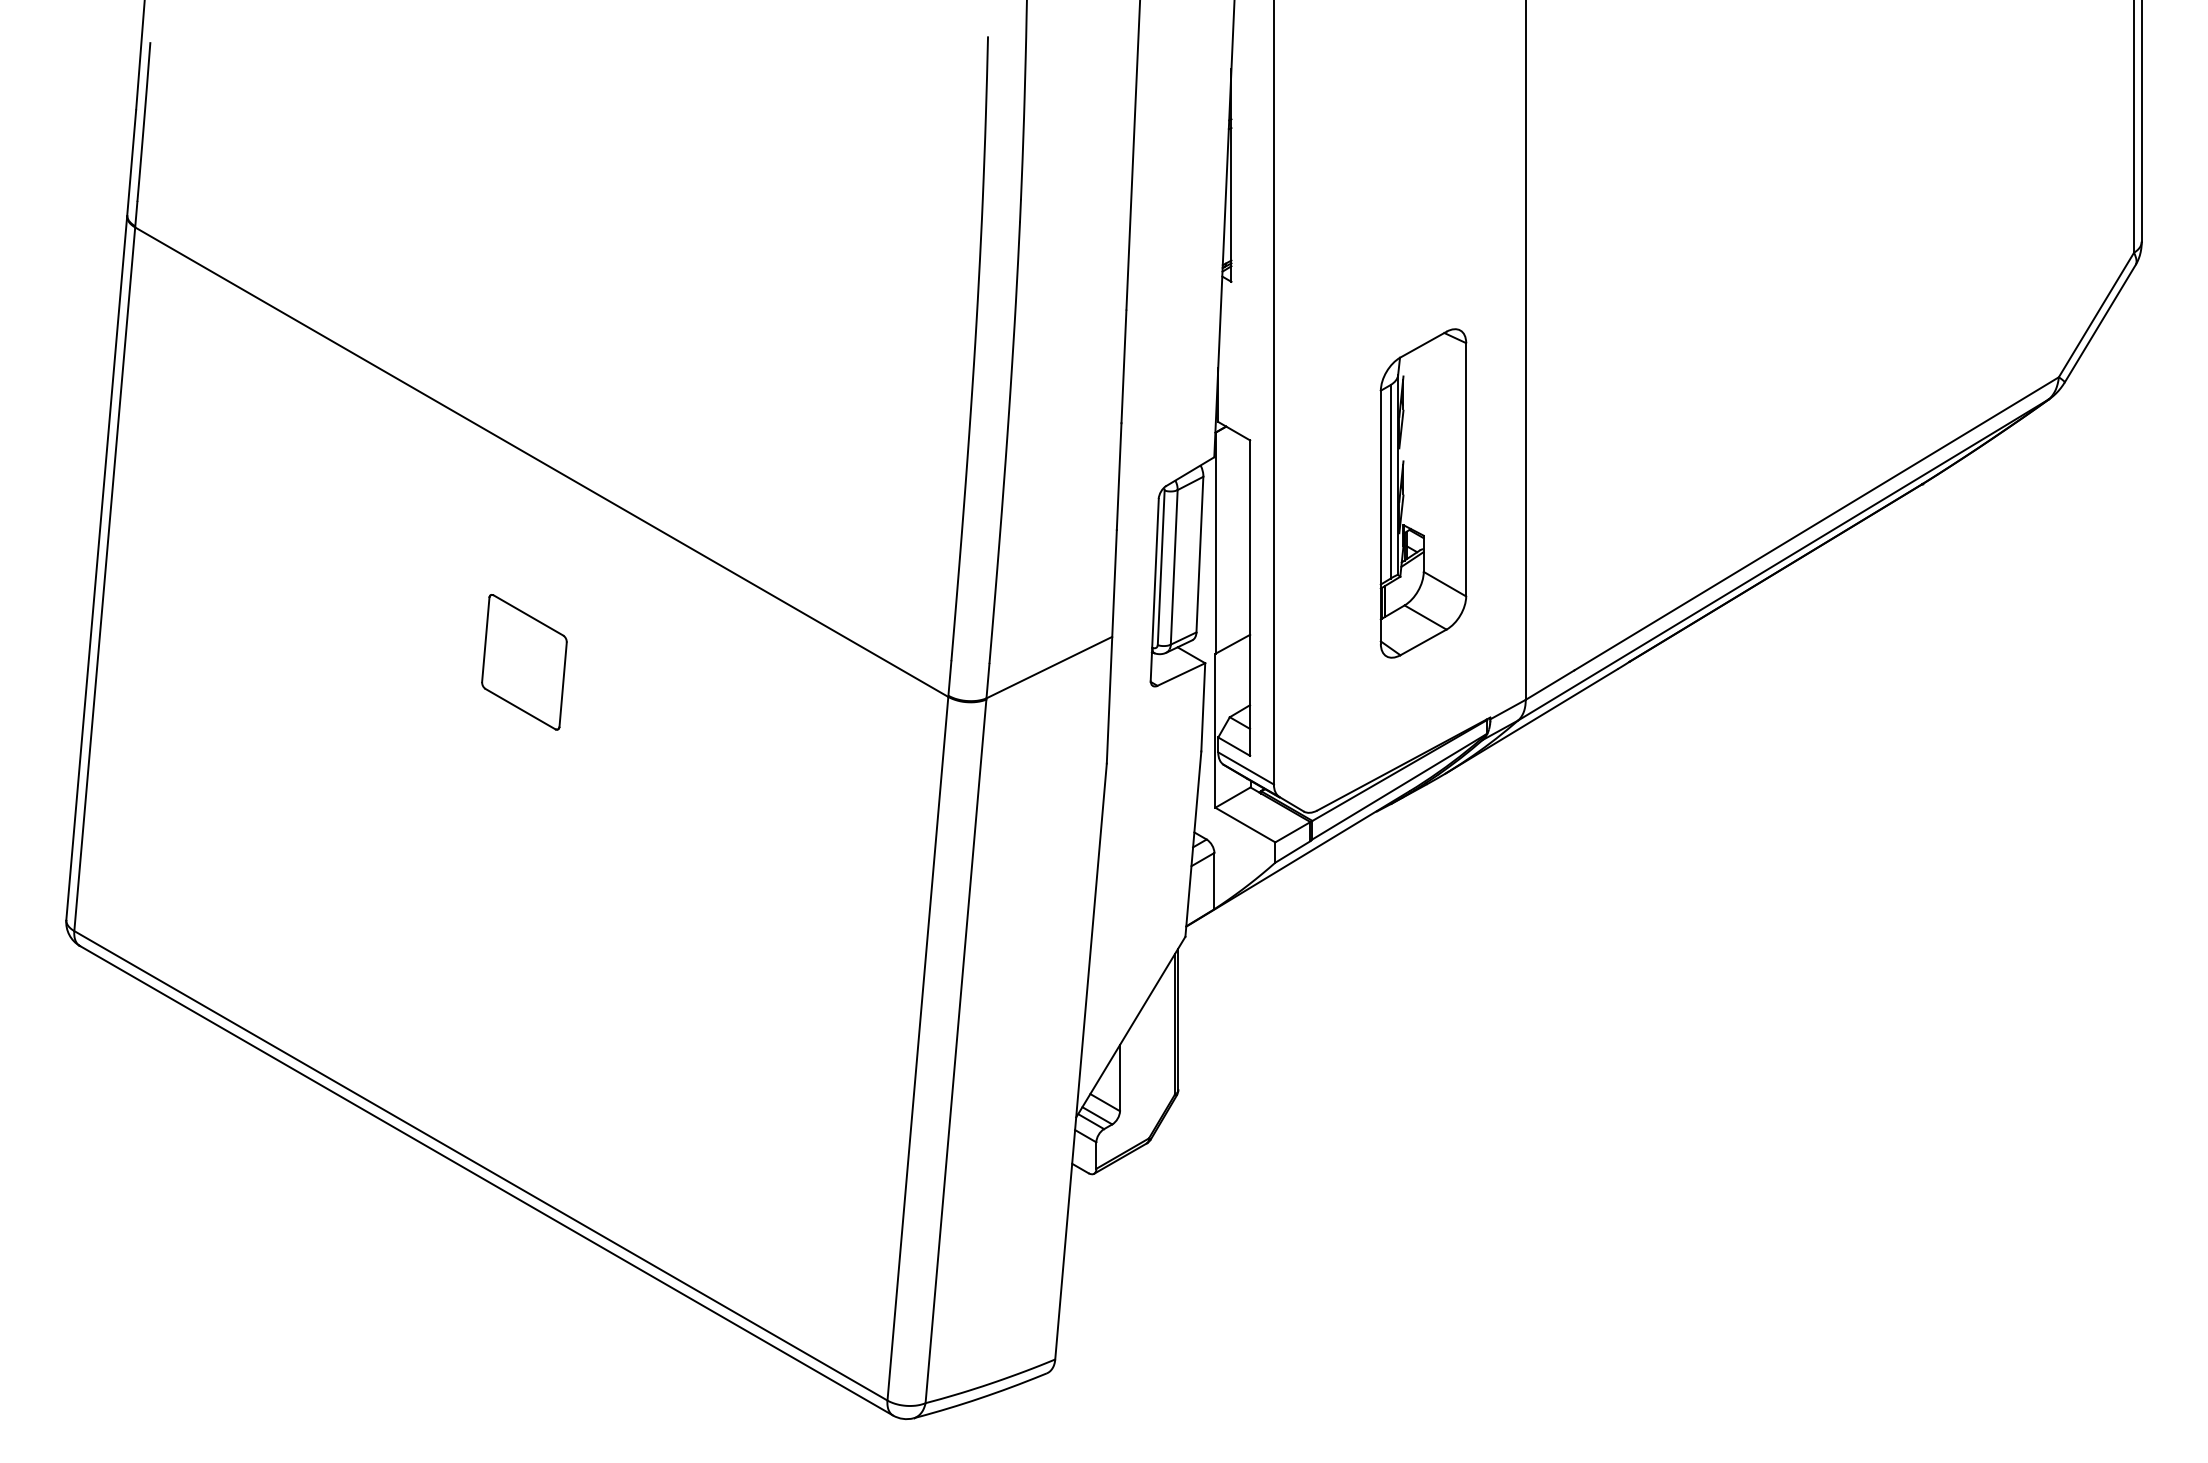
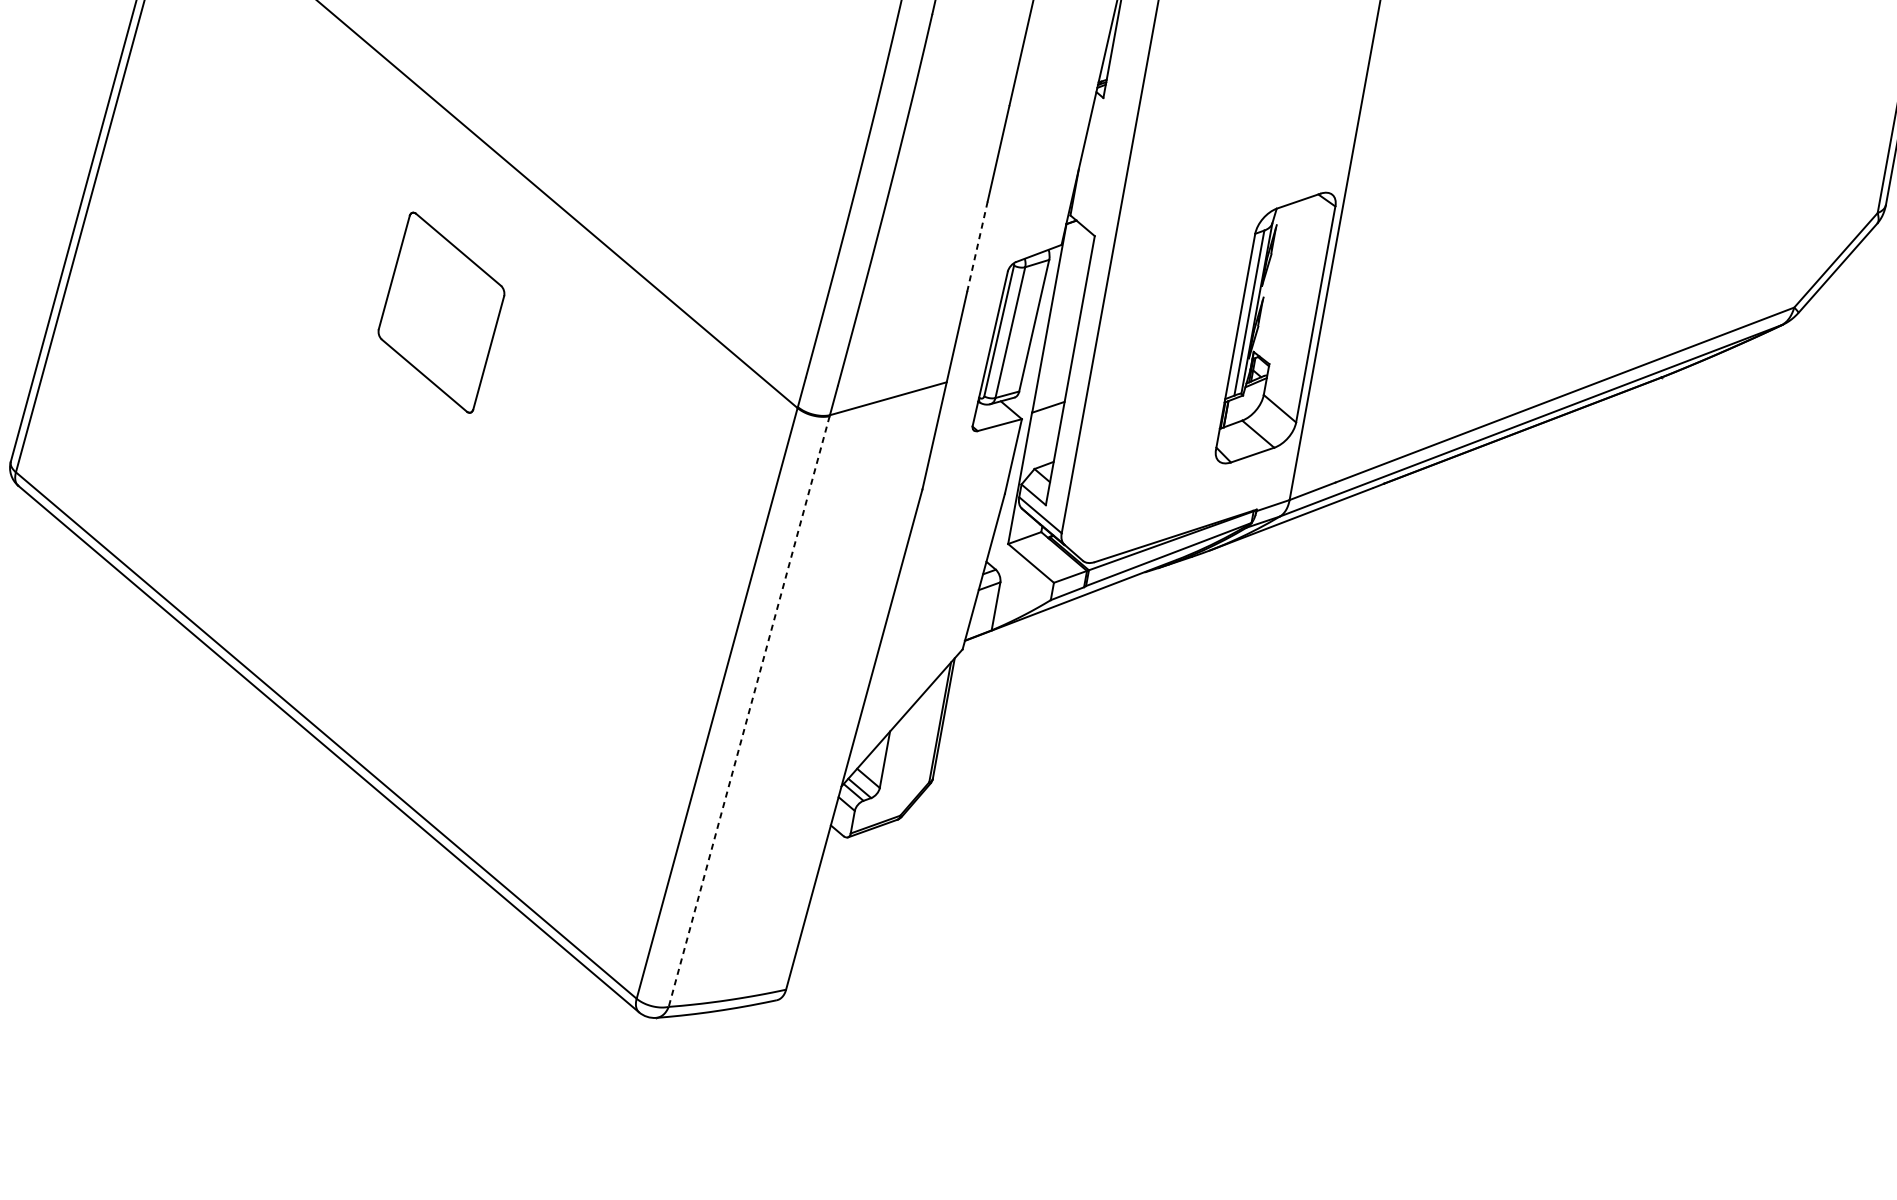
line: (1119, 476) -> (977, 246), solid -> dashed
part: (1423, 493) -> (1275, 328), moved
part: (524, 662) -> (441, 313), size x1.6
line: (955, 1051) -> (748, 711), solid -> dashed

